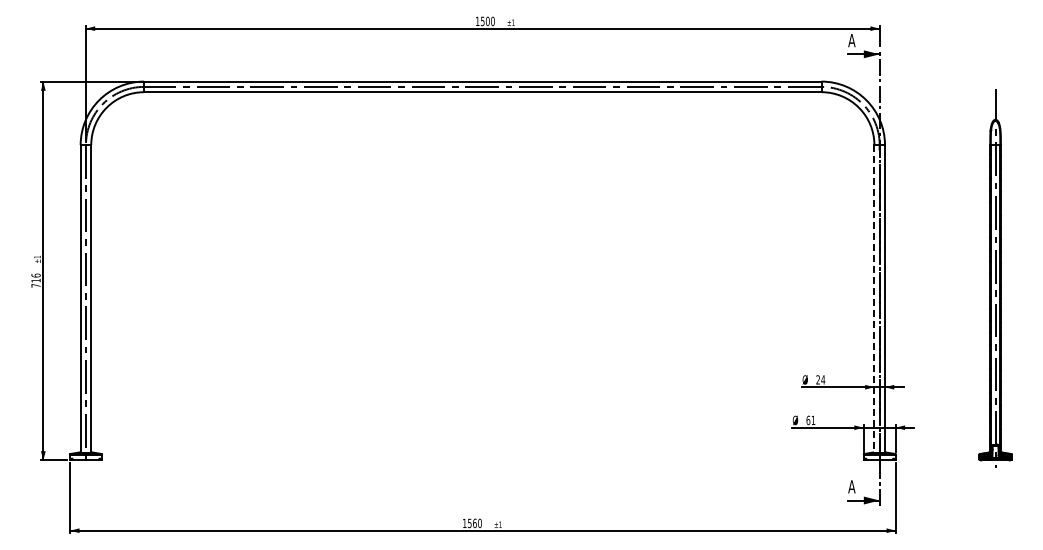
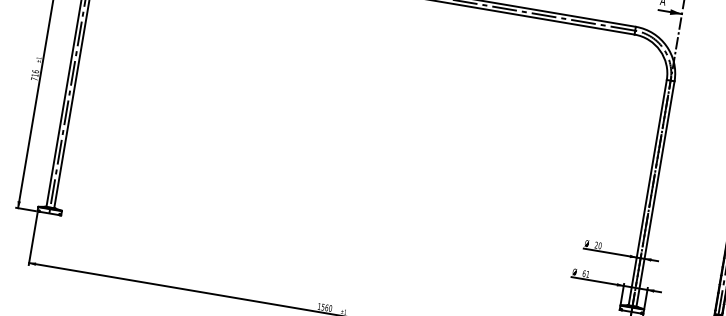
line: (874, 298) -> (647, 192), dashed -> solid
text: (823, 379) -> (600, 245), 24 -> 20

